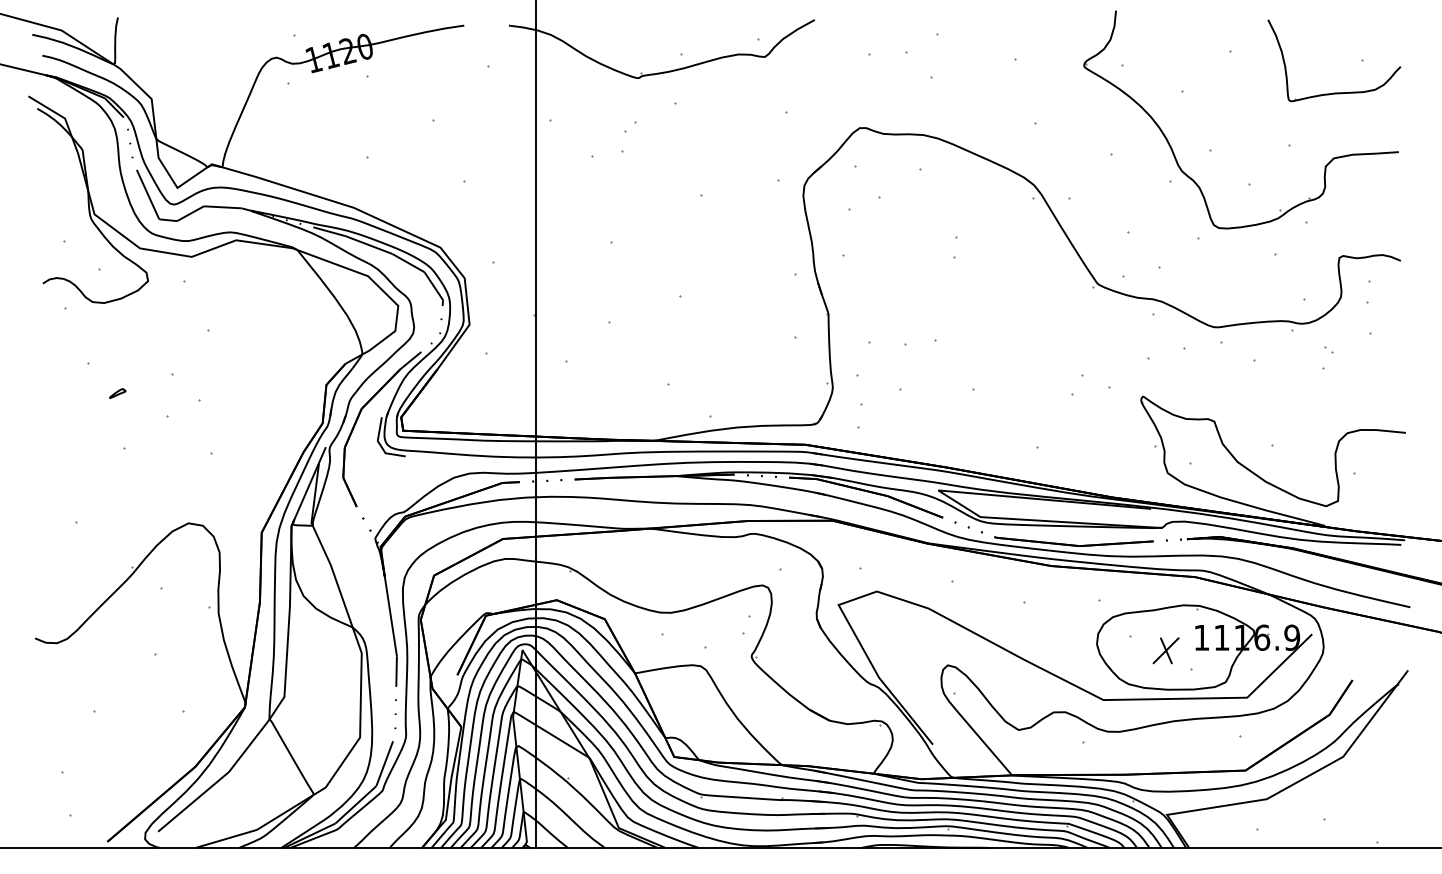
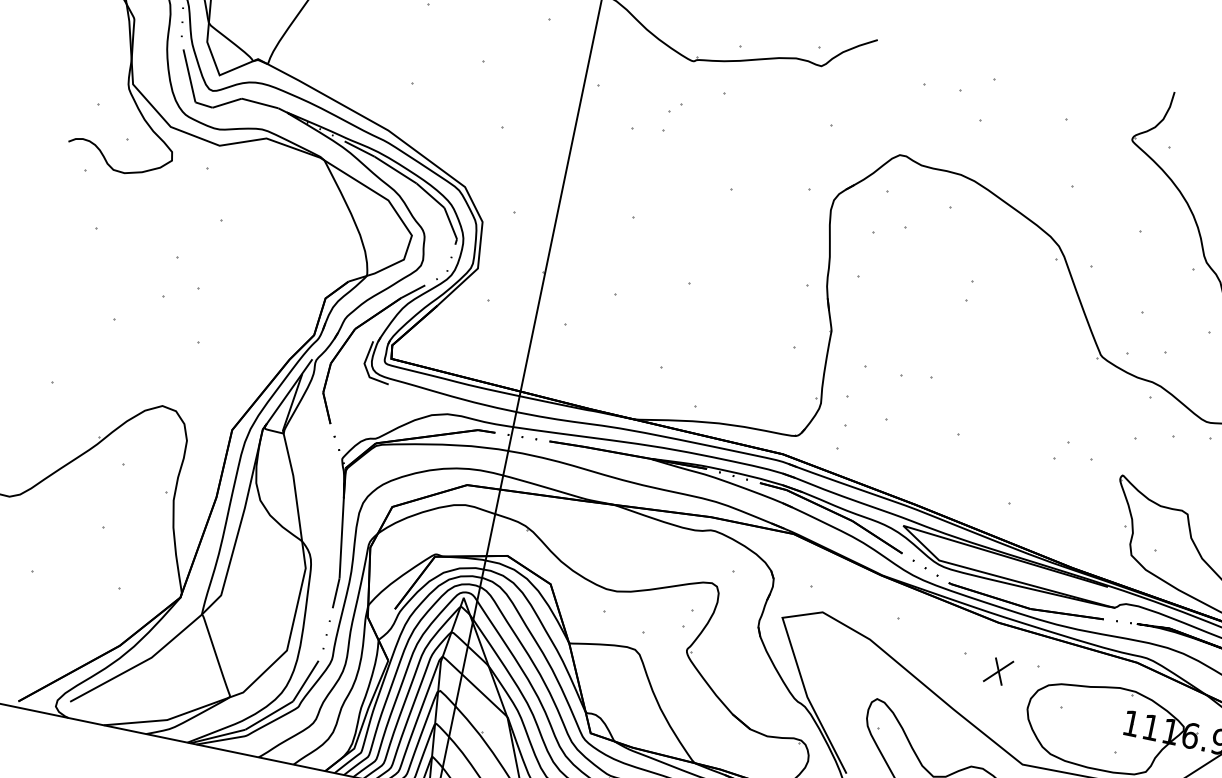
part: (117, 393) -> (119, 264), removed
part: (1165, 650) -> (998, 671), moved

